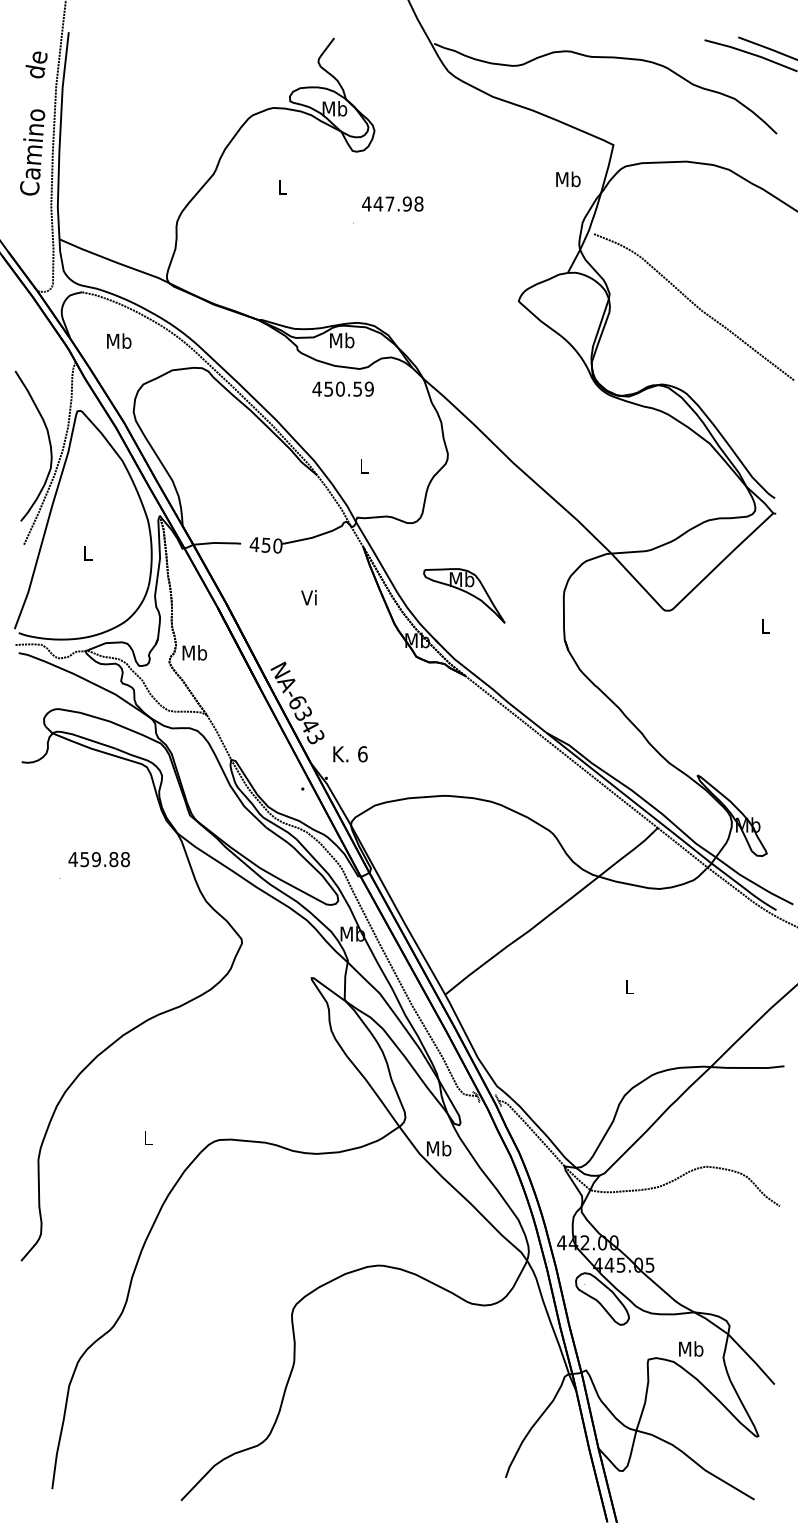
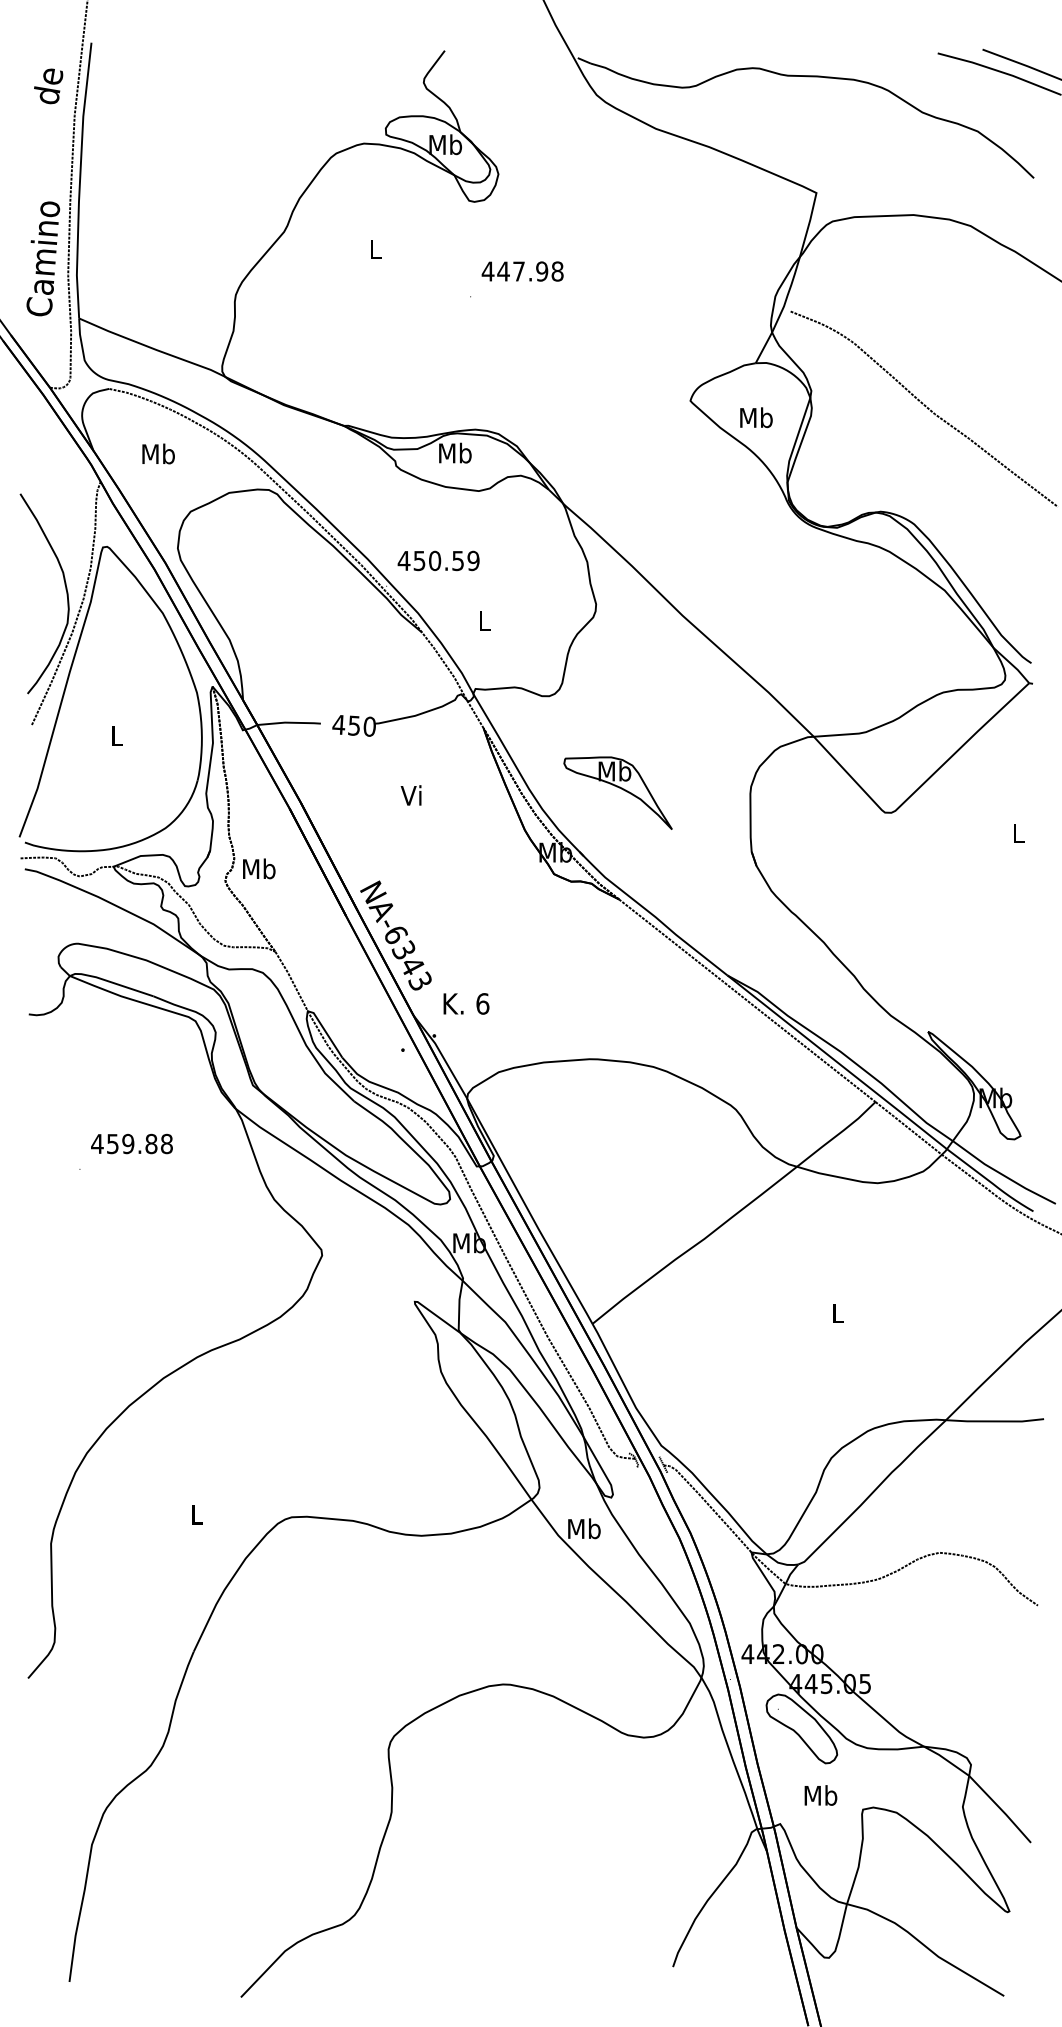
text: (32, 152) -> (43, 258), moved
text: (568, 179) -> (756, 417), moved
text: (343, 388) -> (438, 560), moved
text: (690, 1349) -> (820, 1795), moved

